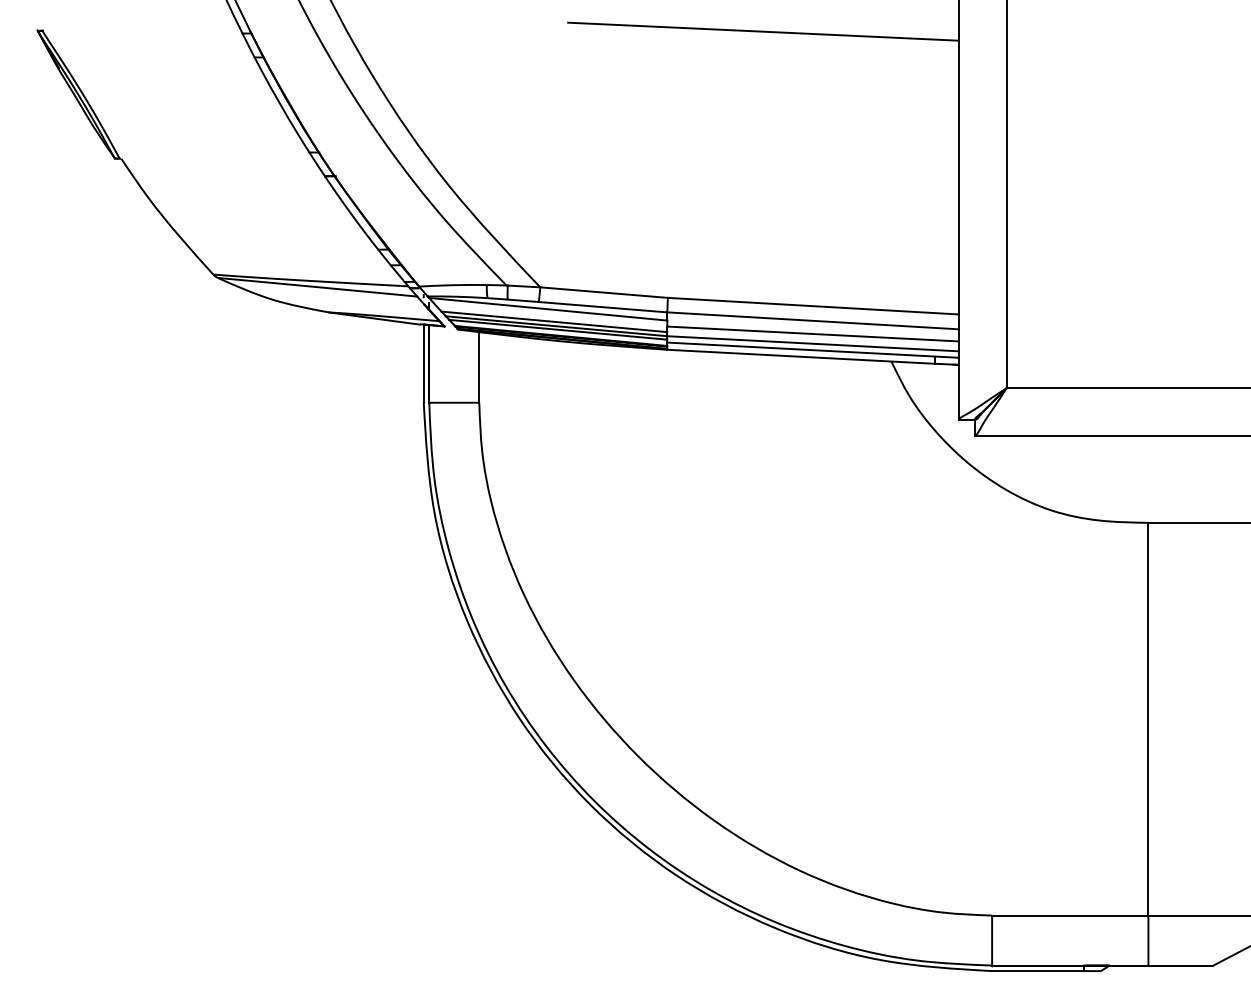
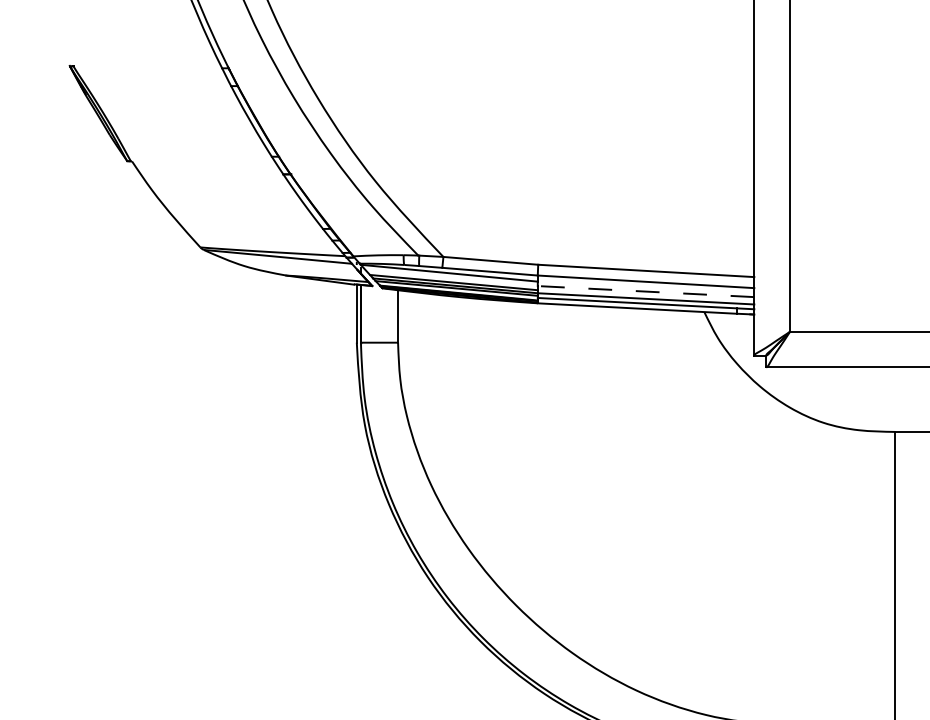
line: (763, 31) -> (609, 66), removed
line: (813, 333) -> (646, 291), solid -> dashed

